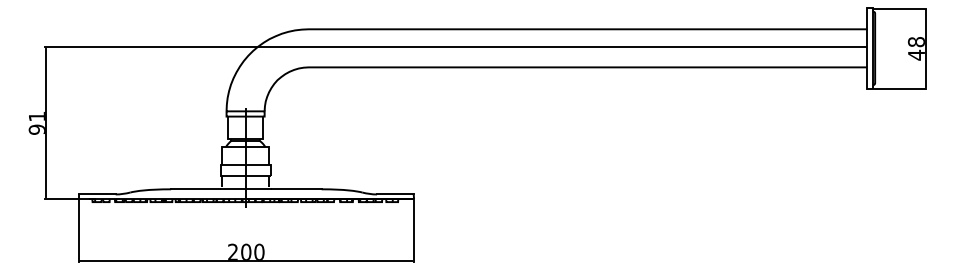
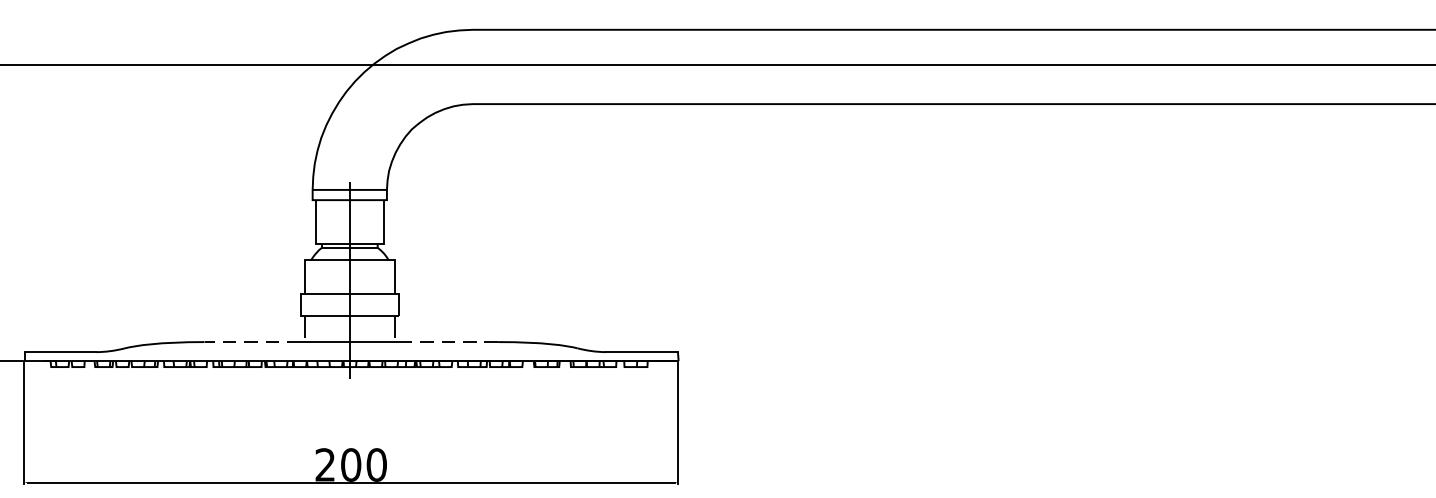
line: (195, 189) -> (252, 342), solid -> dashed
line: (296, 189) -> (449, 342), solid -> dashed

